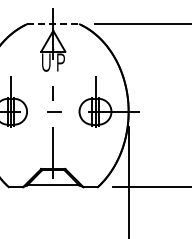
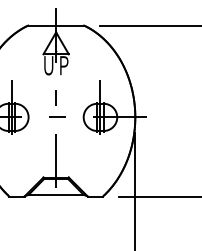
line: (53, 24) -> (56, 25), dashed -> solid

